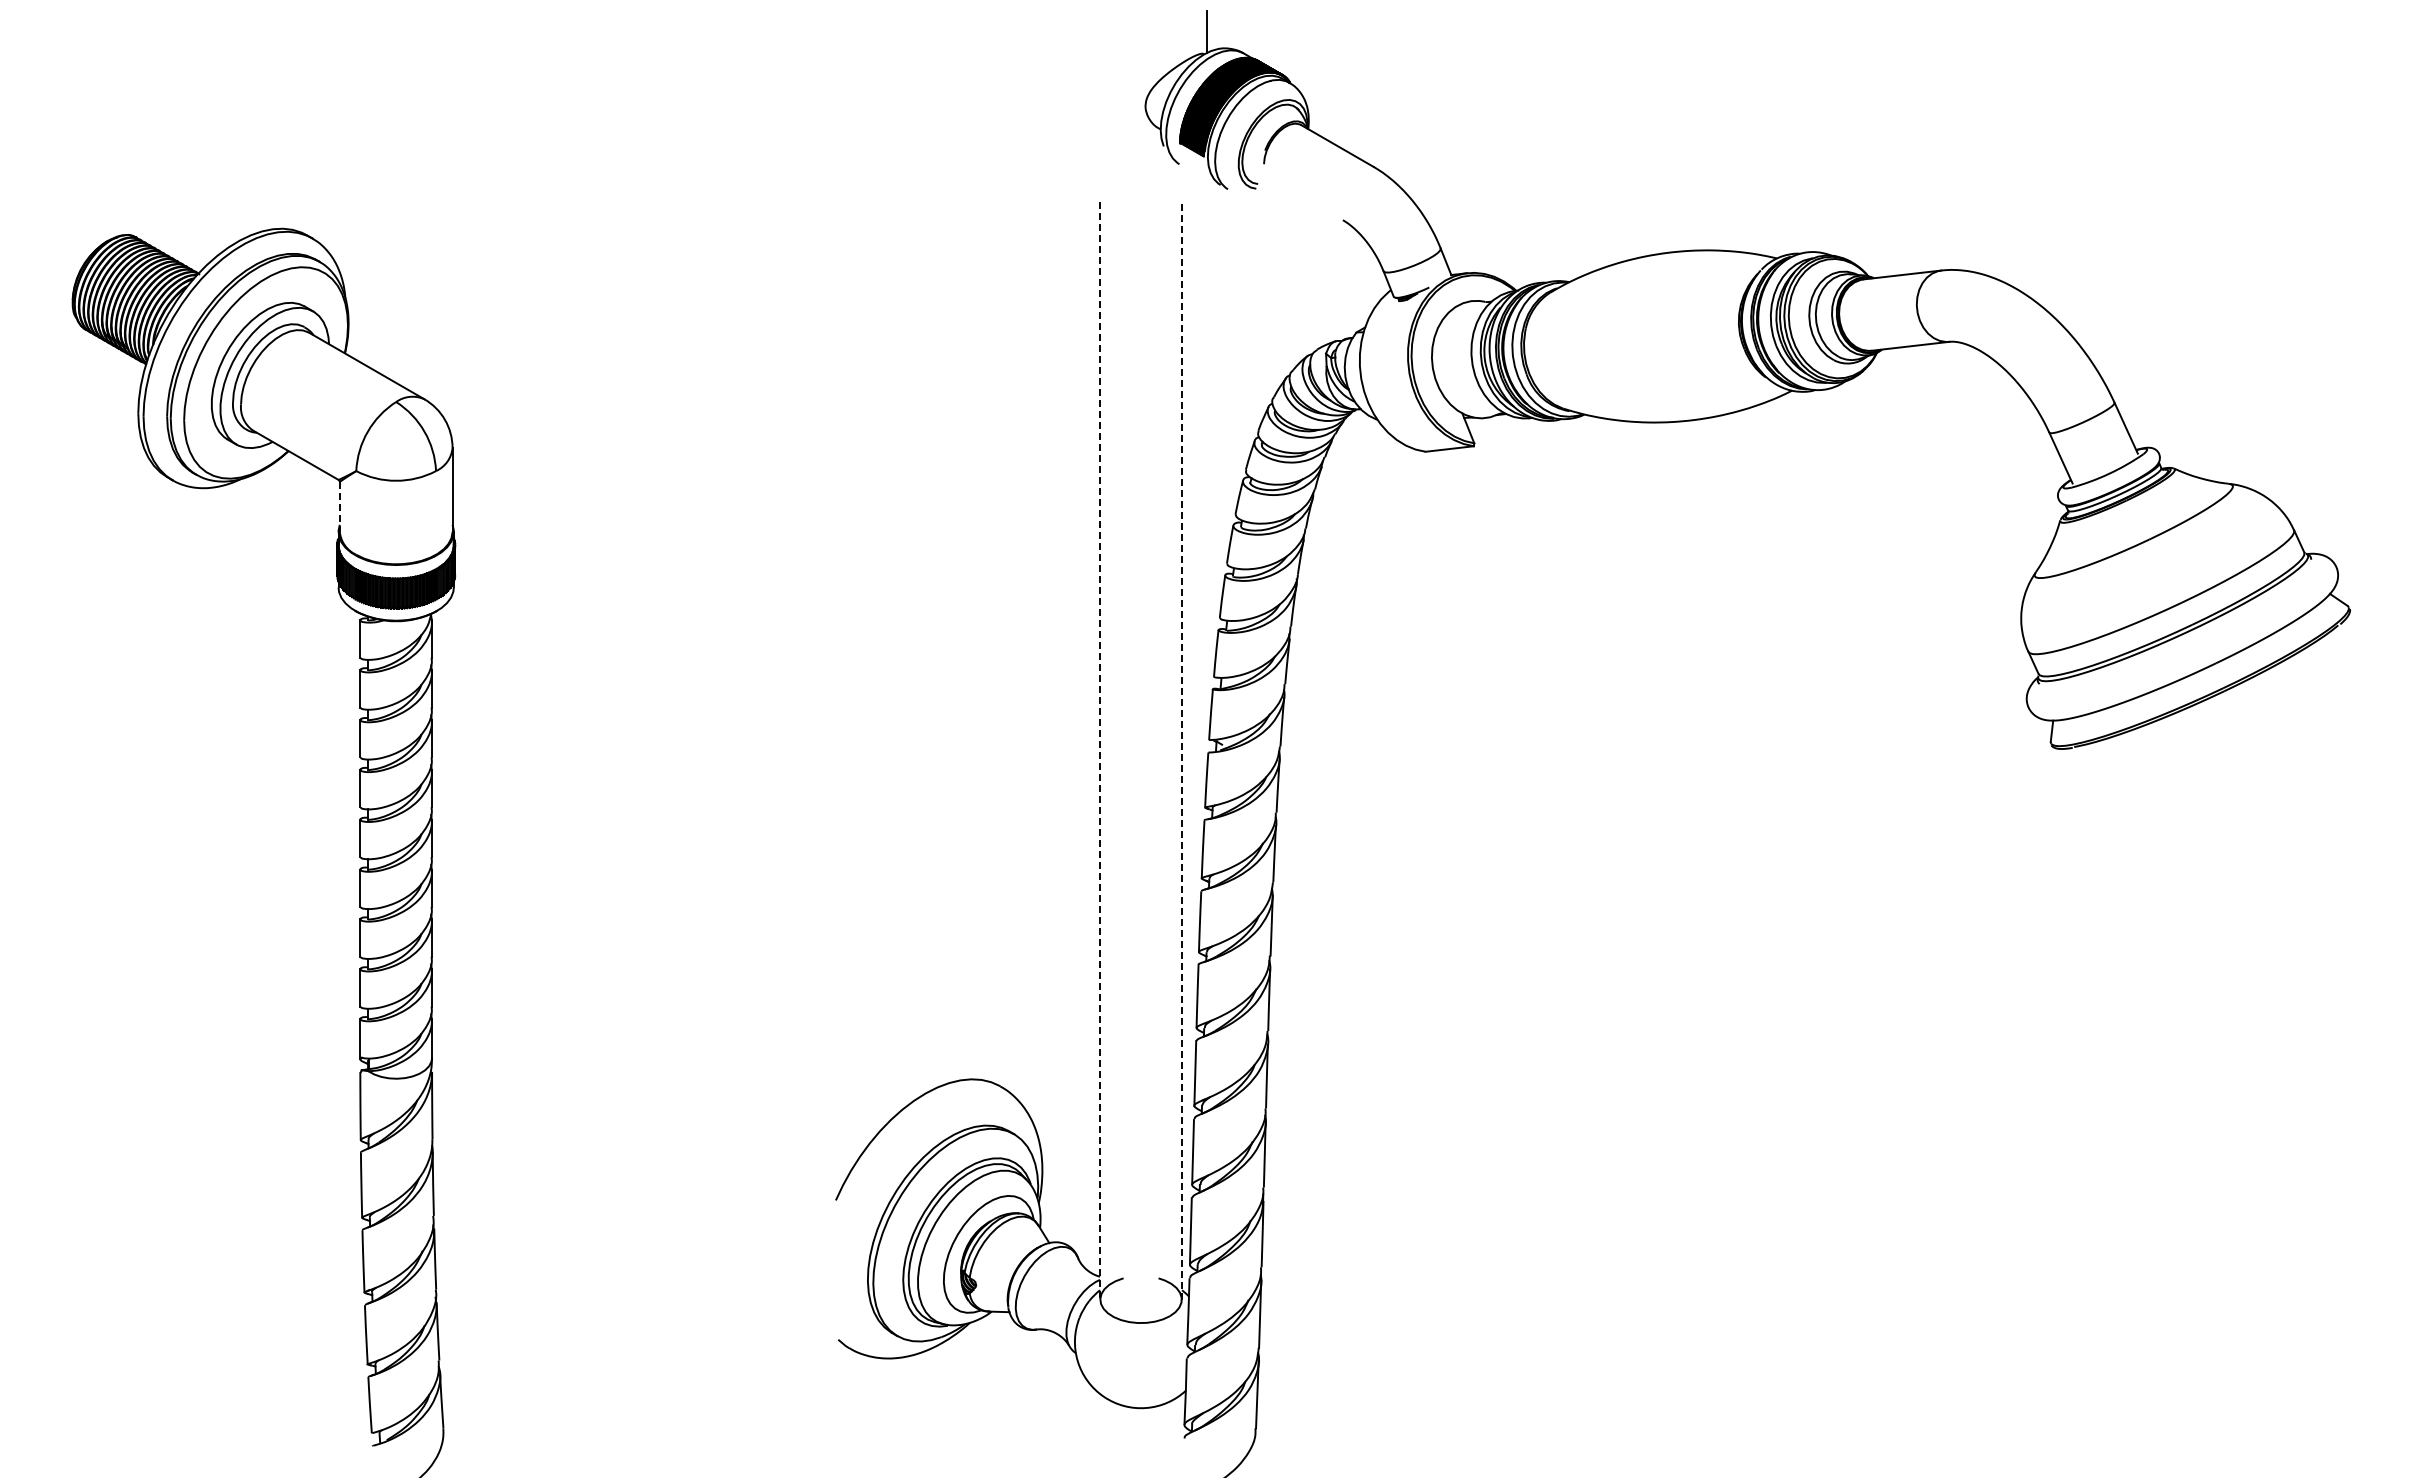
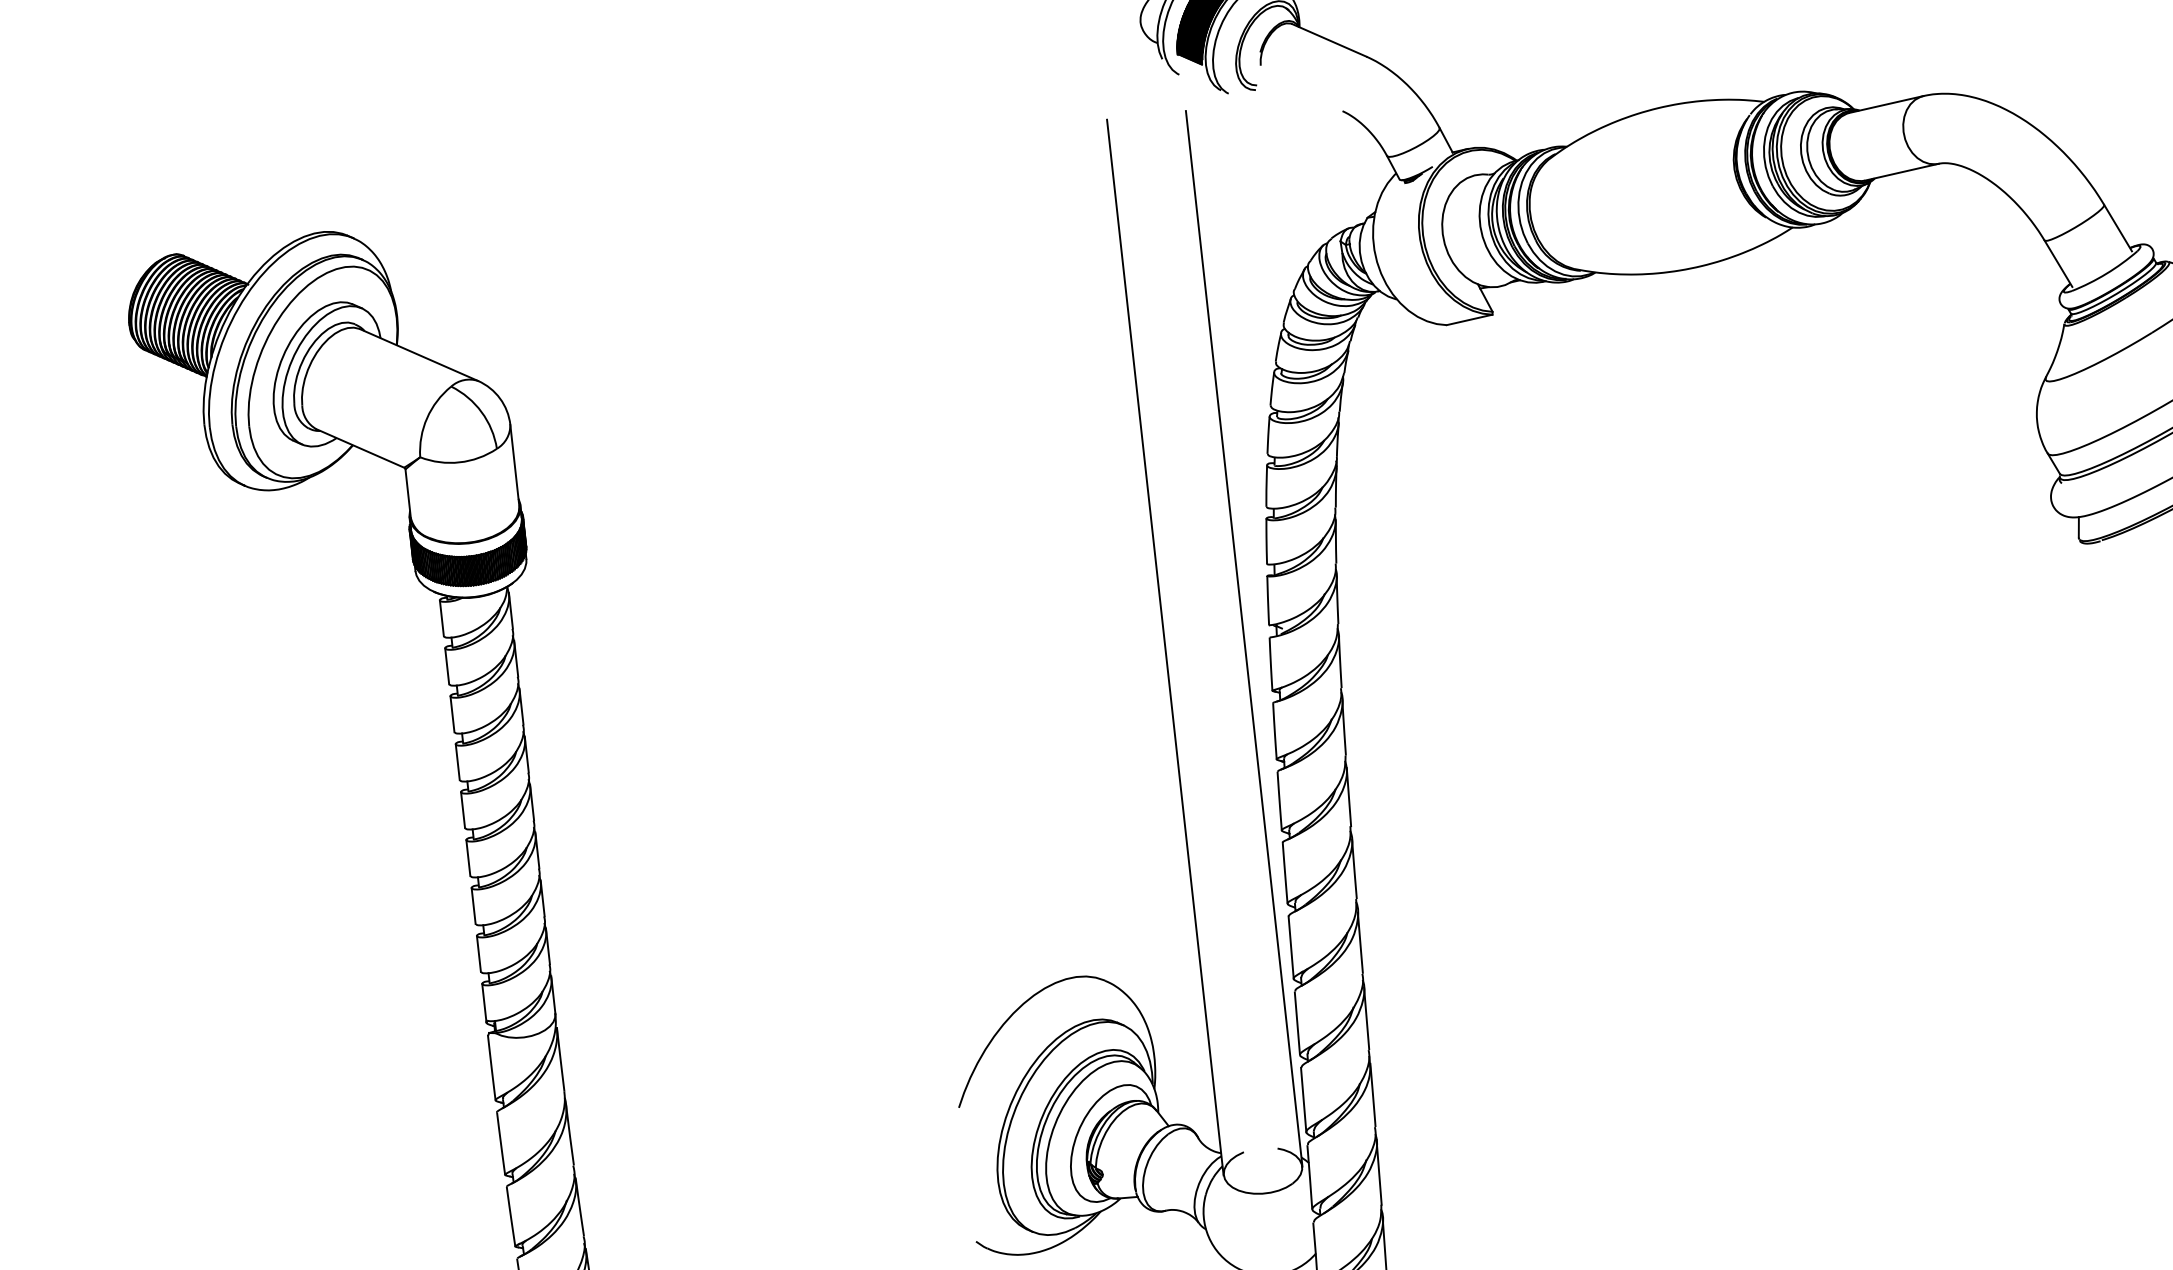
line: (339, 506) -> (407, 493), dashed -> solid
line: (1100, 751) -> (1165, 647), dashed -> solid
line: (1182, 751) -> (1244, 639), dashed -> solid

